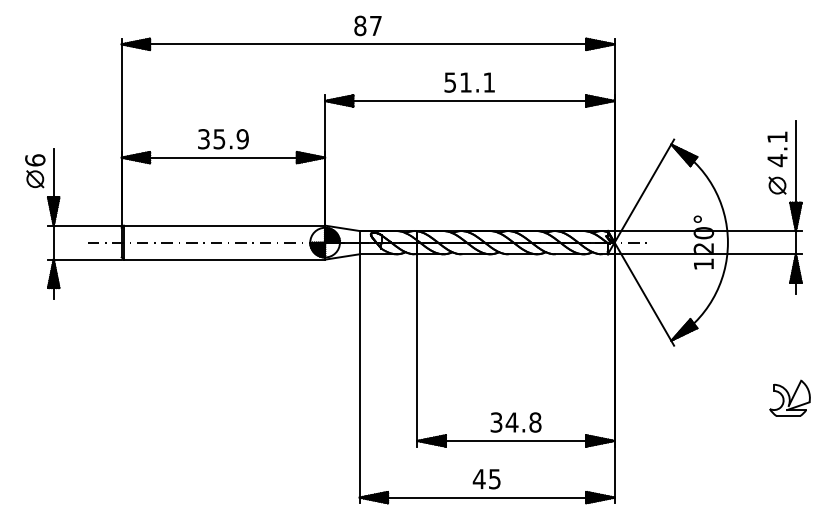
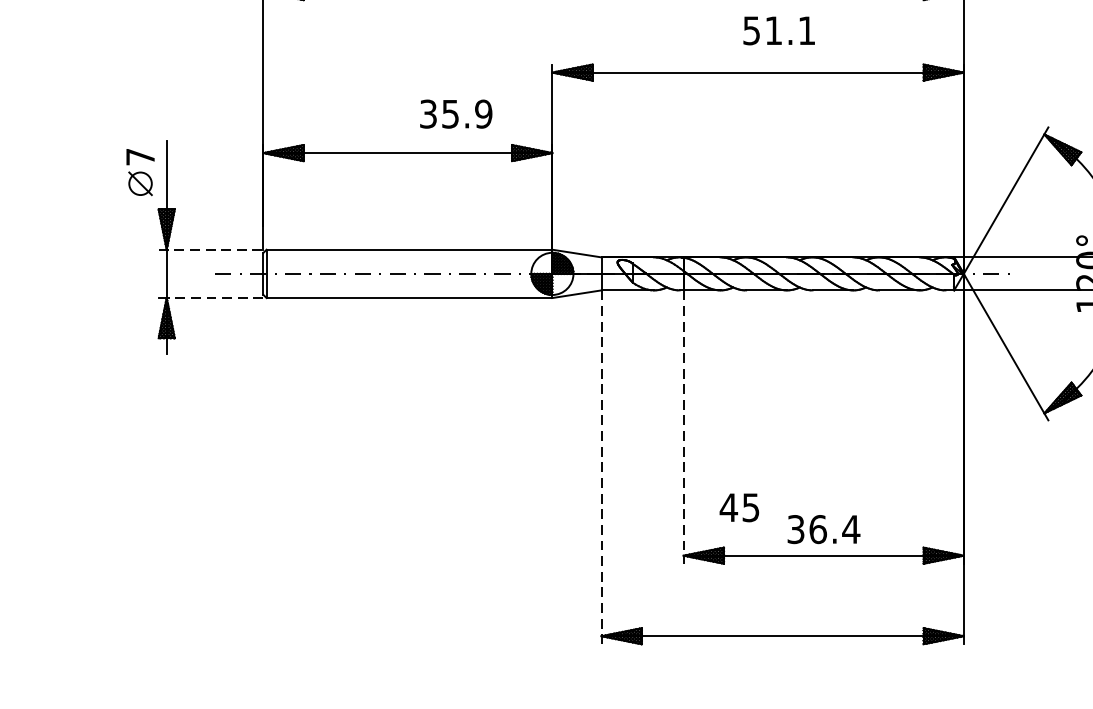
text: (469, 82) -> (778, 30), moved
text: (223, 139) -> (456, 114), moved
text: (35, 160) -> (140, 157), 6 -> 7
line: (84, 225) -> (210, 249), solid -> dashed
line: (87, 259) -> (214, 297), solid -> dashed
line: (417, 350) -> (683, 427), solid -> dashed
line: (359, 378) -> (601, 466), solid -> dashed
text: (523, 422) -> (834, 529), 34.8 -> 36.4
text: (486, 479) -> (739, 508), moved

